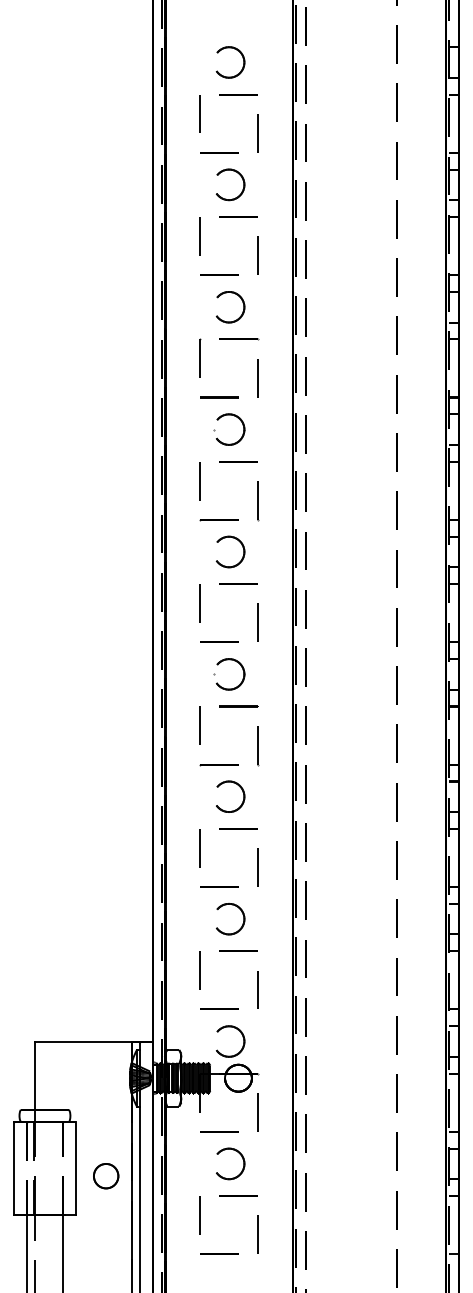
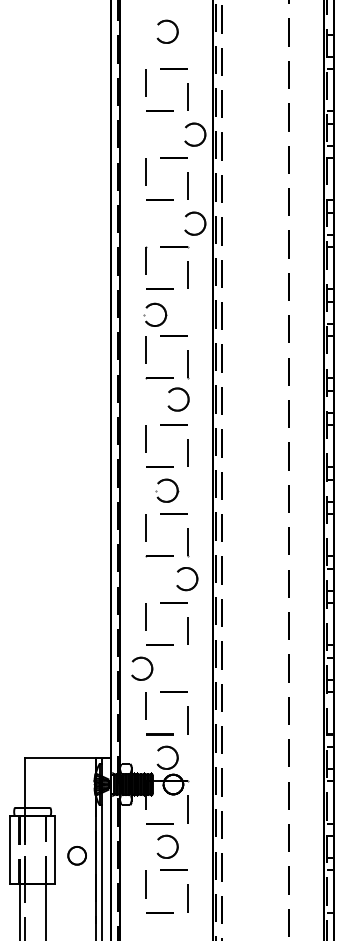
part: (242, 58) -> (176, 28), moved
part: (241, 178) -> (203, 130), moved
part: (242, 303) -> (204, 221), moved
part: (237, 418) -> (161, 306), moved
part: (241, 545) -> (186, 394), moved
part: (241, 790) -> (195, 574), moved
part: (241, 925) -> (150, 673), moved

